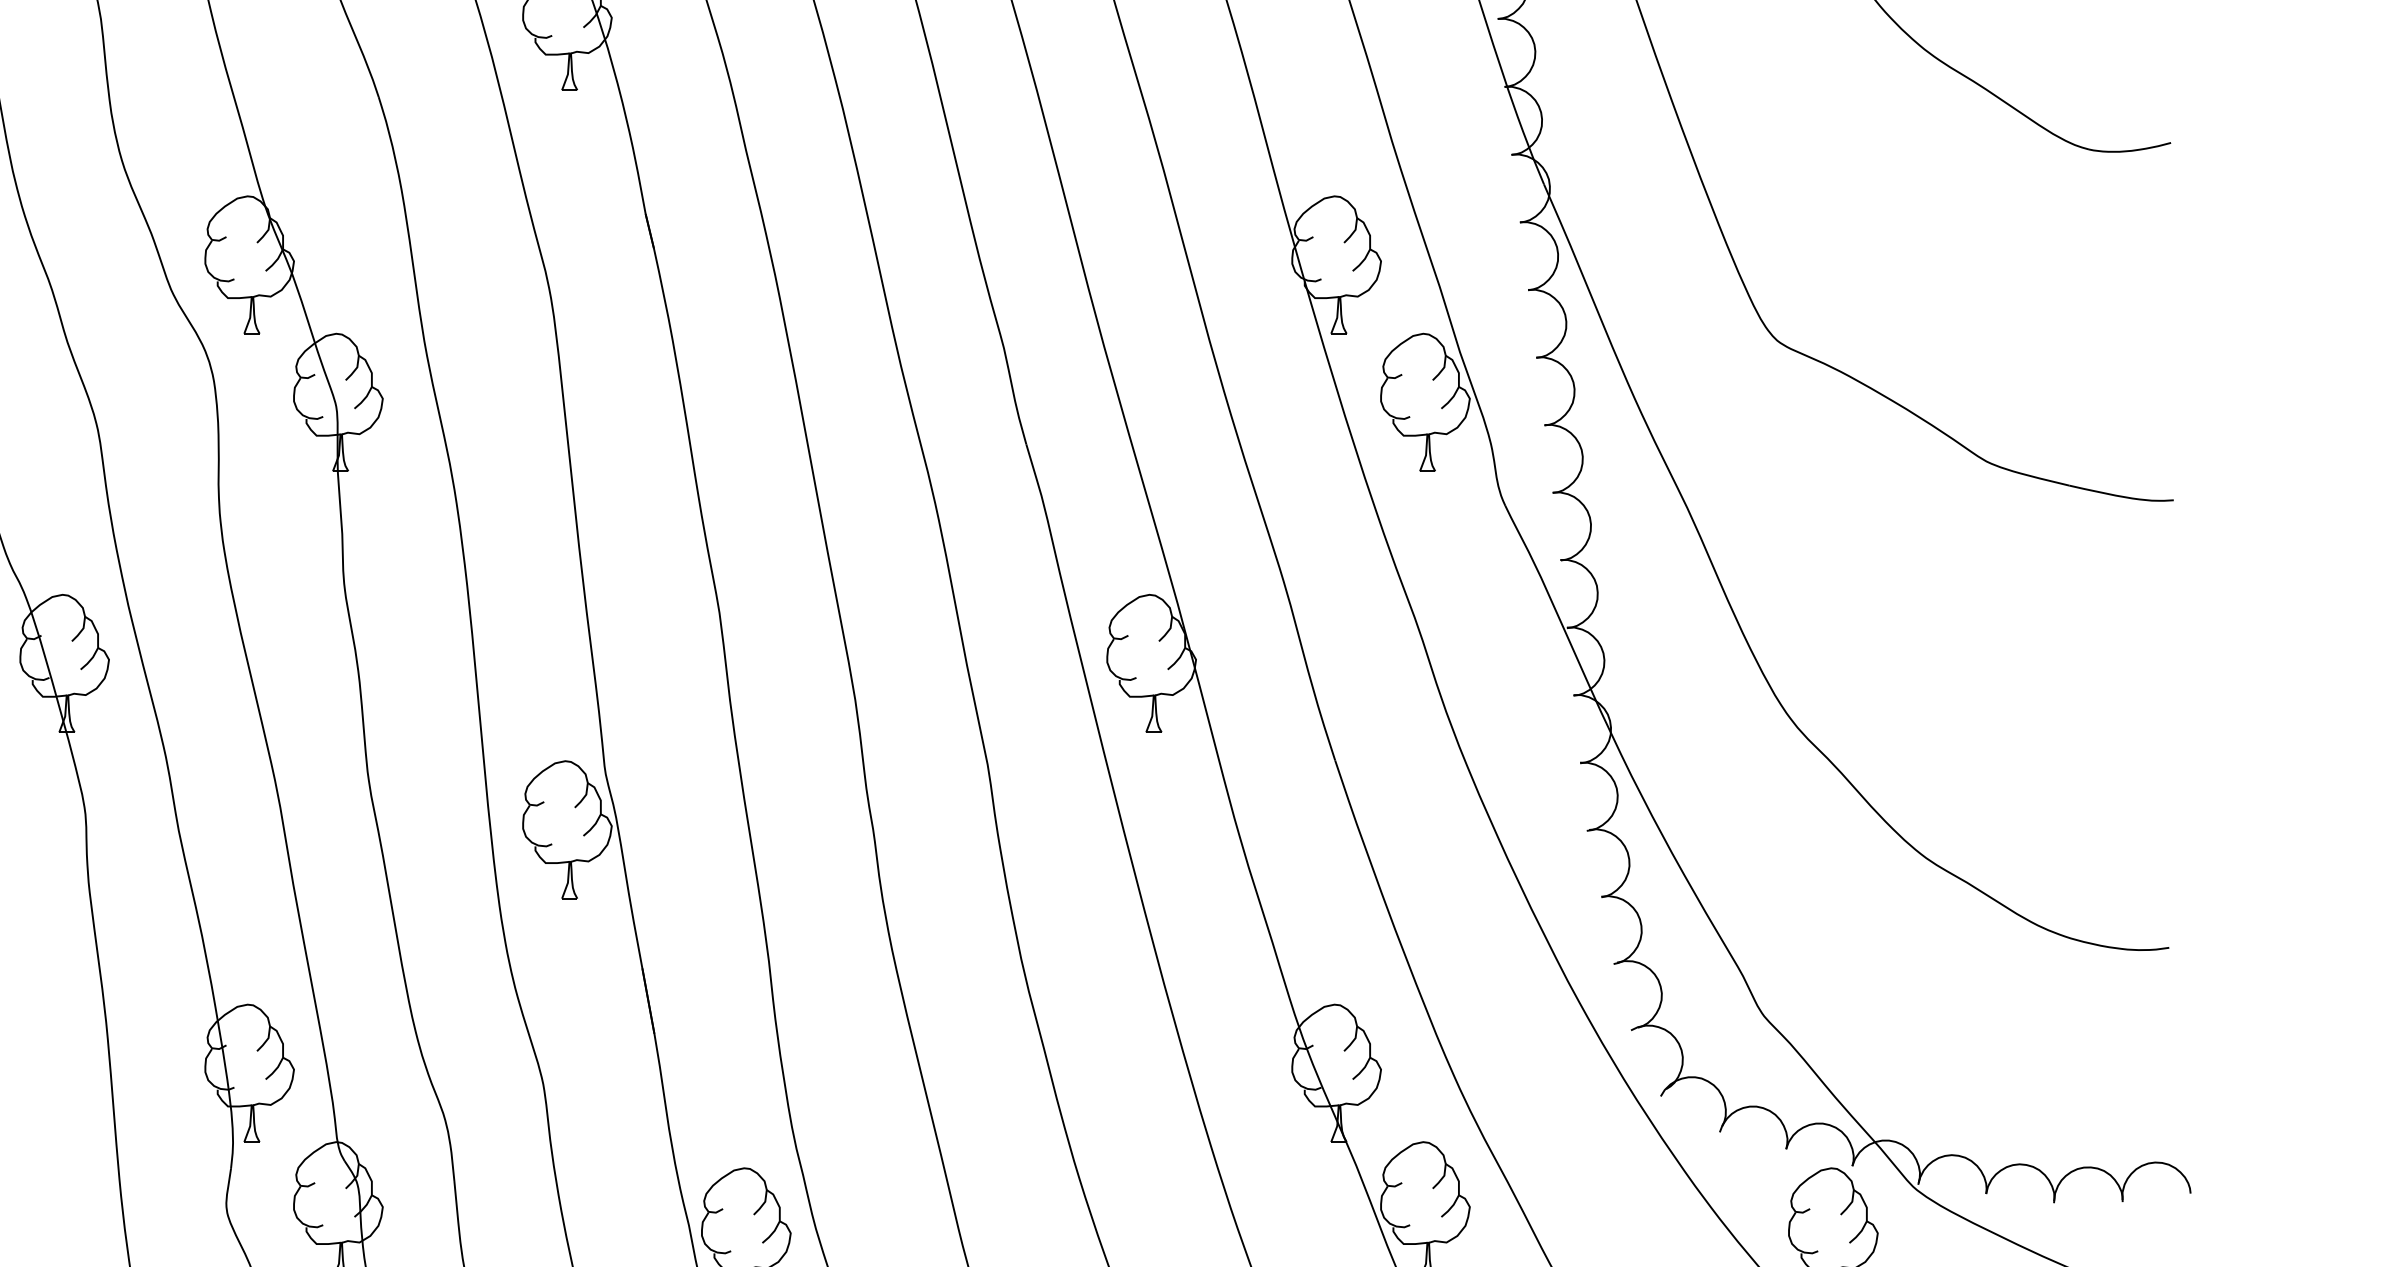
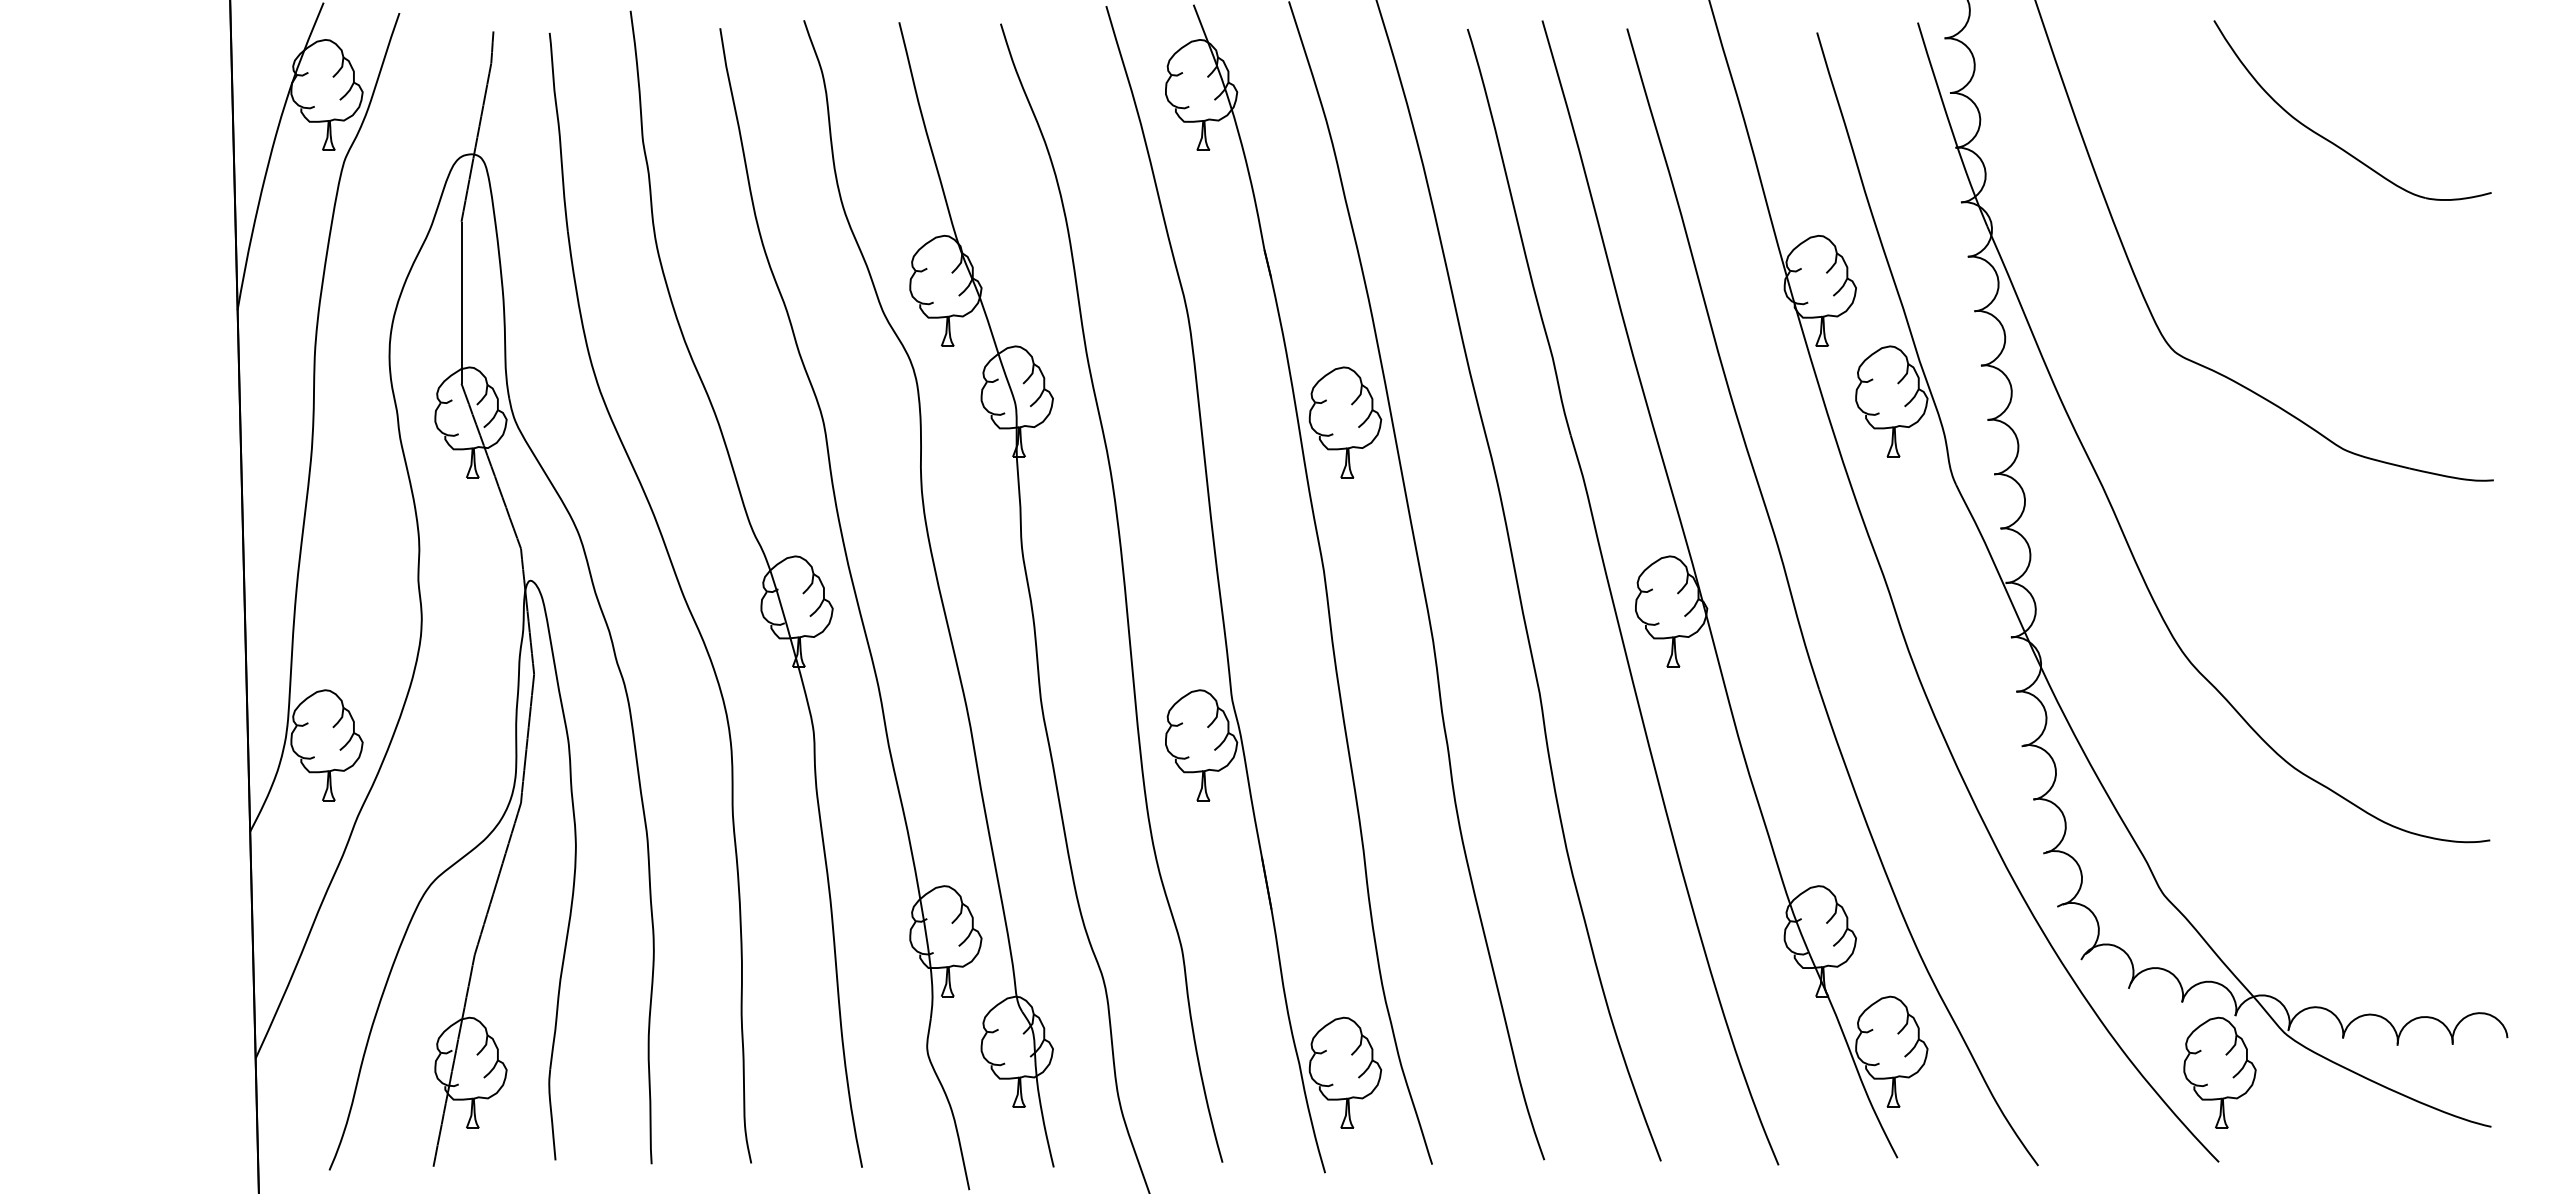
part: (746, 428) -> (1345, 422), added

